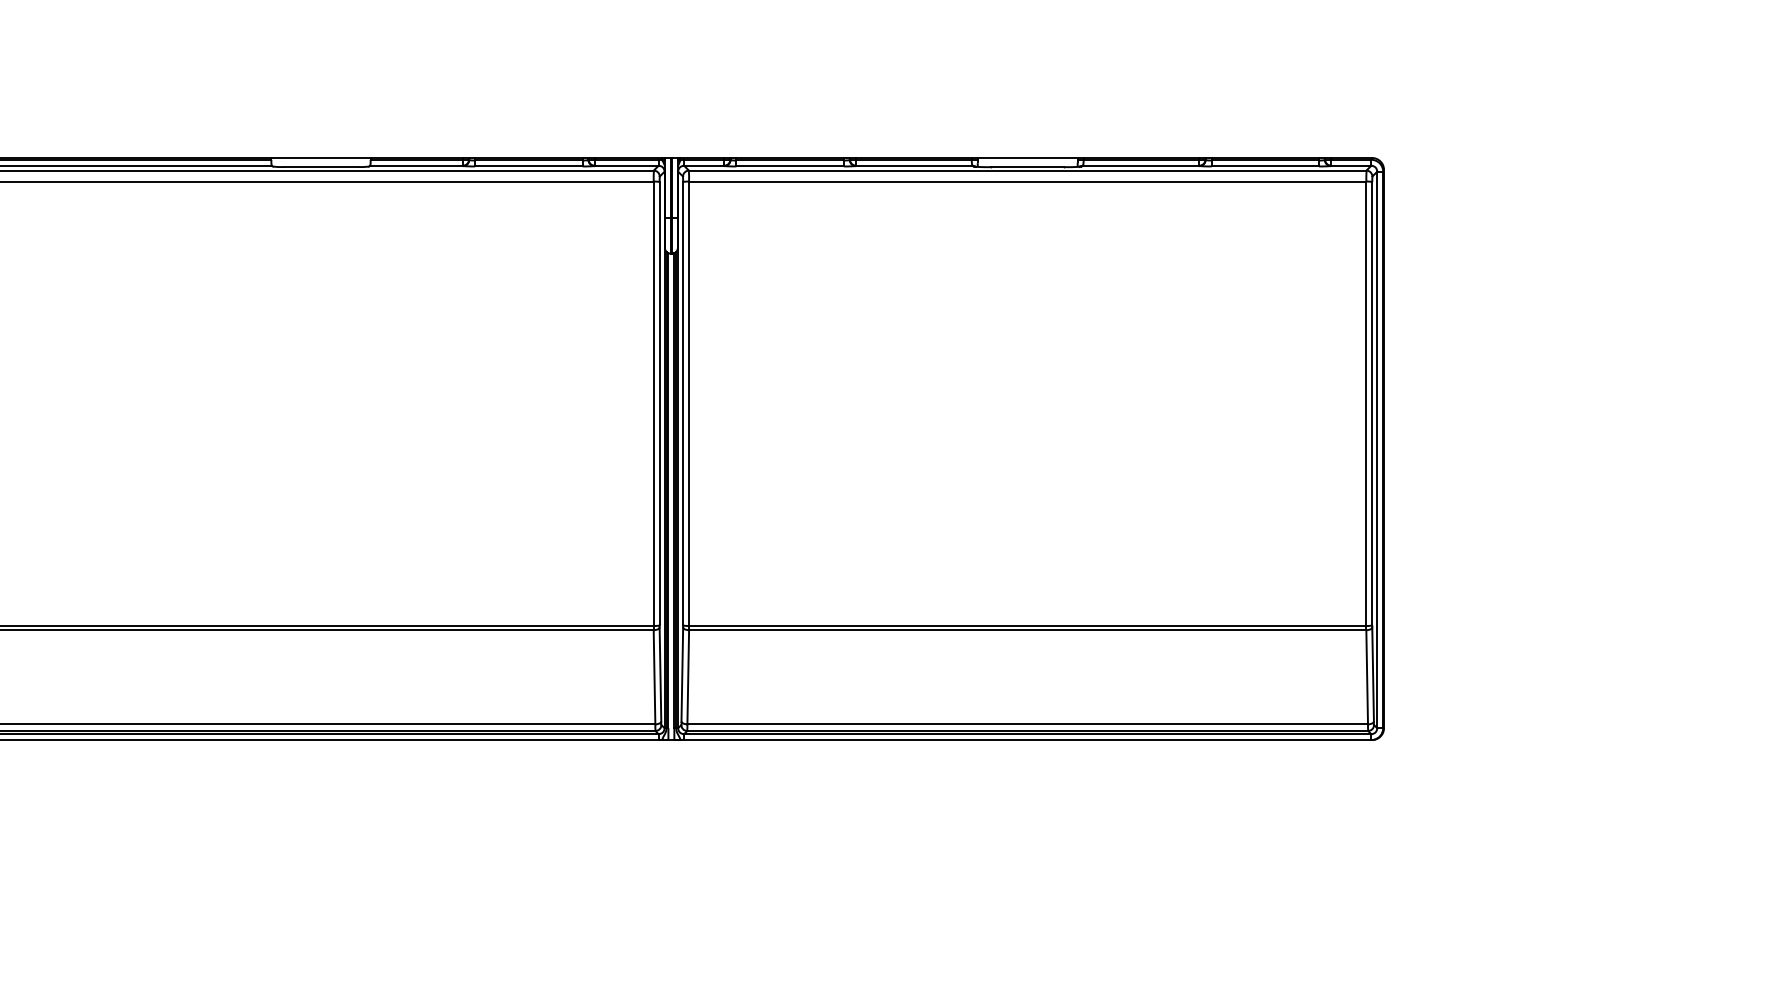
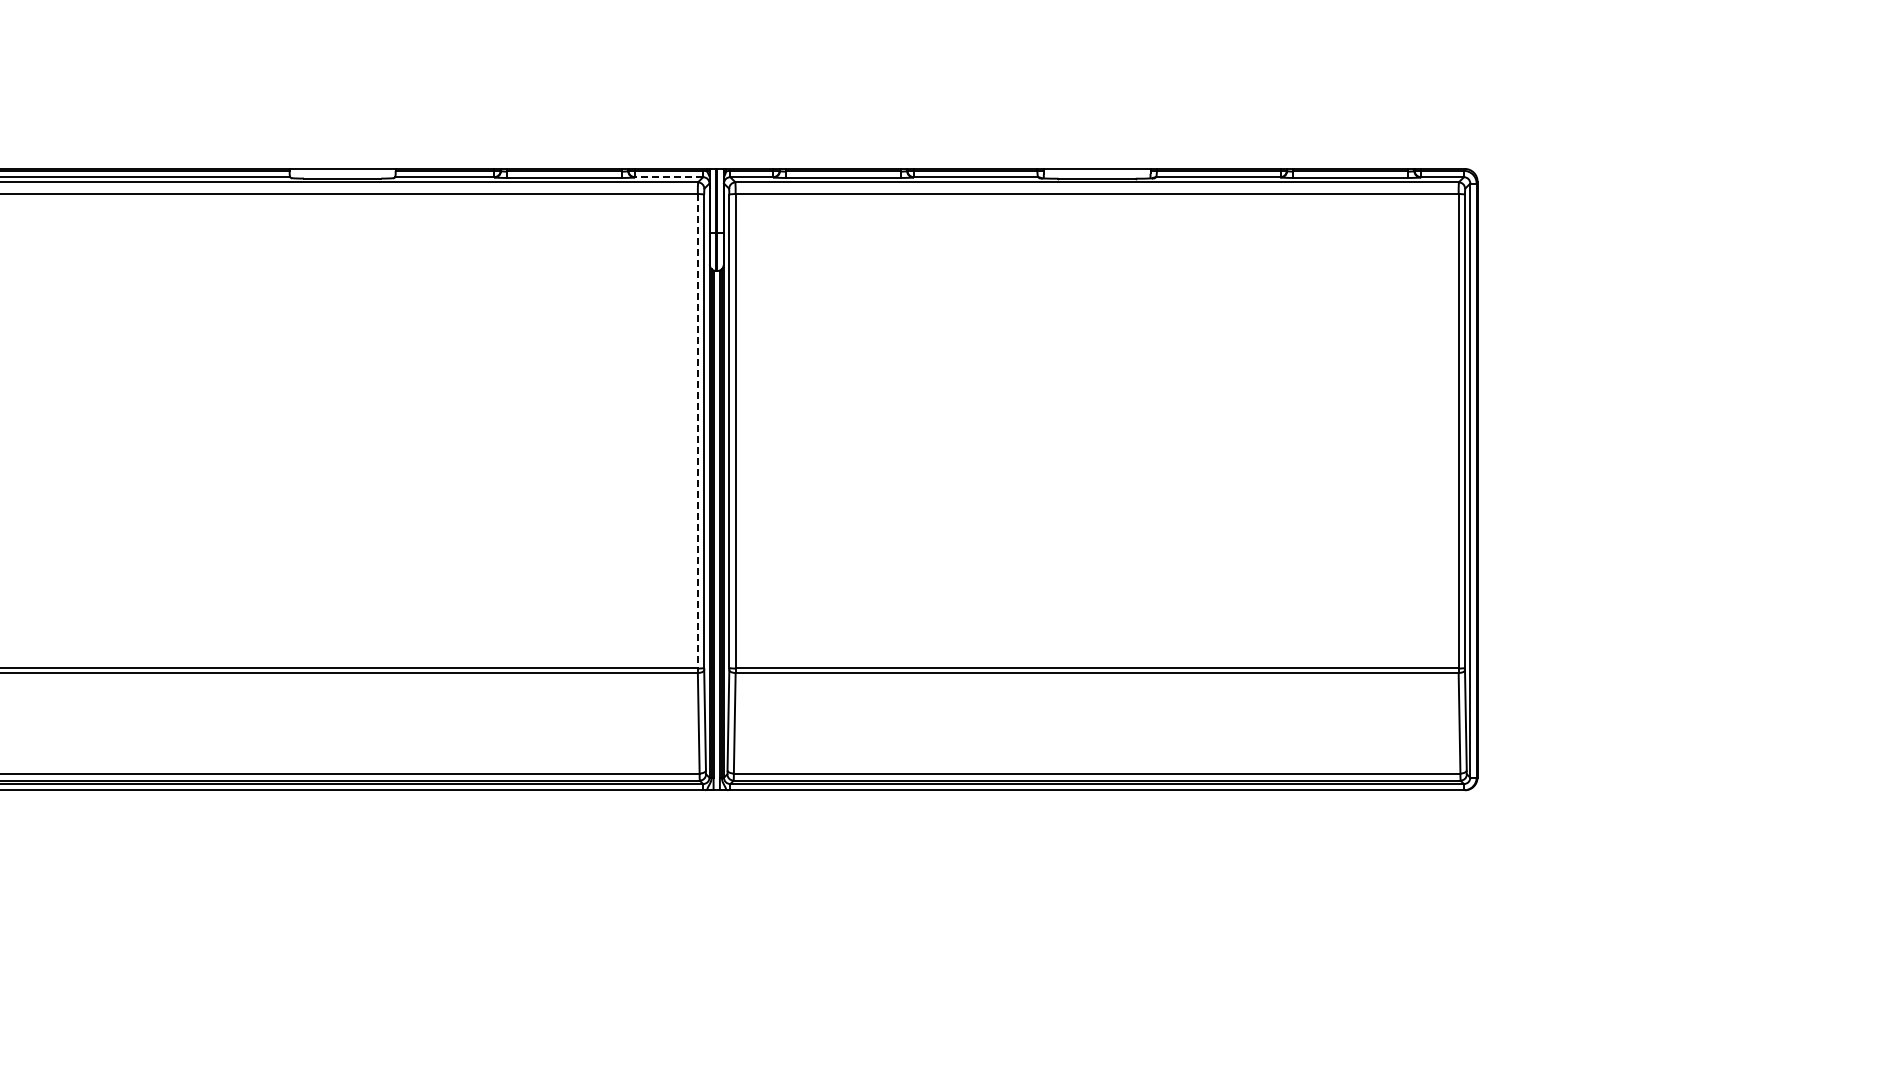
line: (626, 166) -> (668, 177), solid -> dashed
line: (653, 403) -> (697, 431), solid -> dashed

